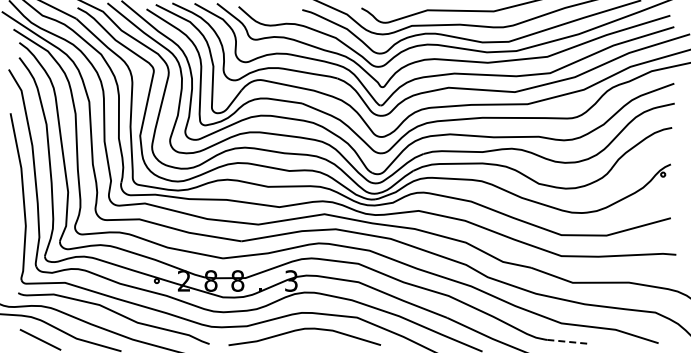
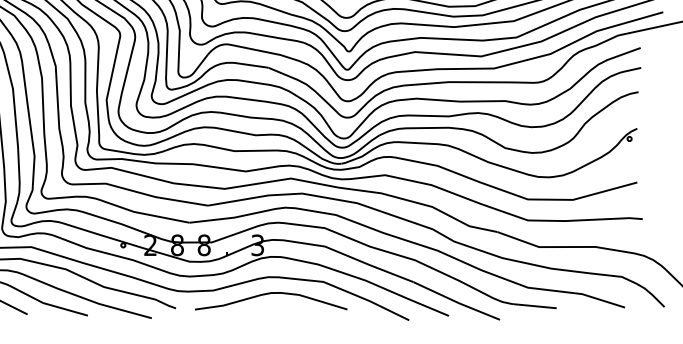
line: (568, 341) -> (534, 305), dashed -> solid

